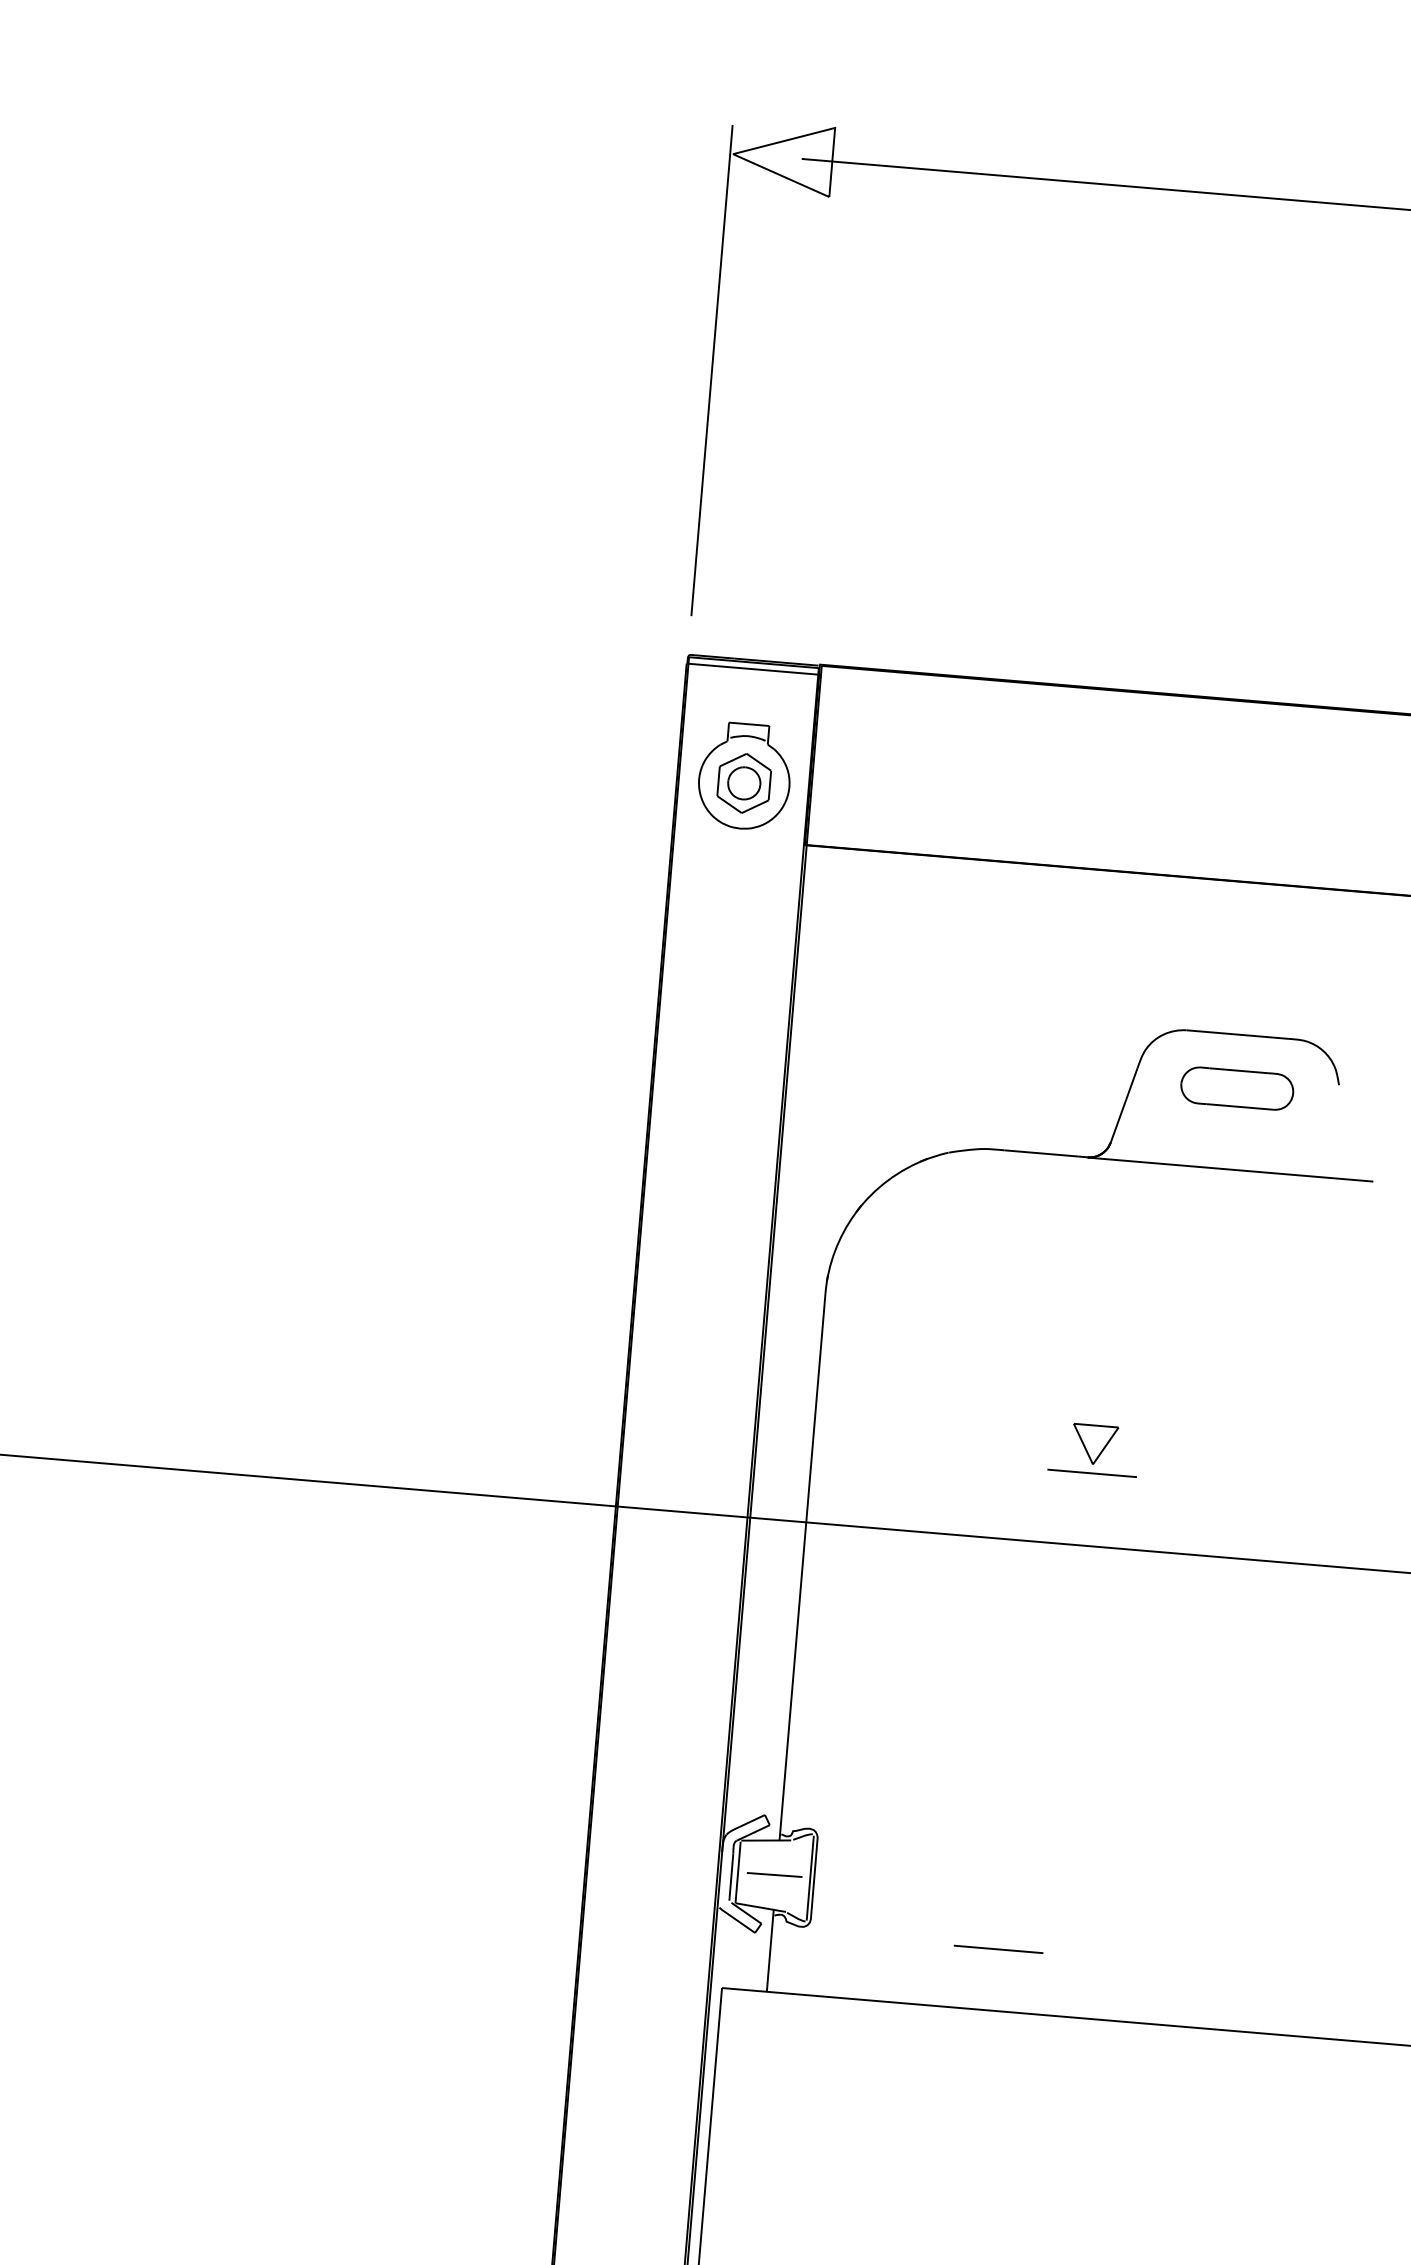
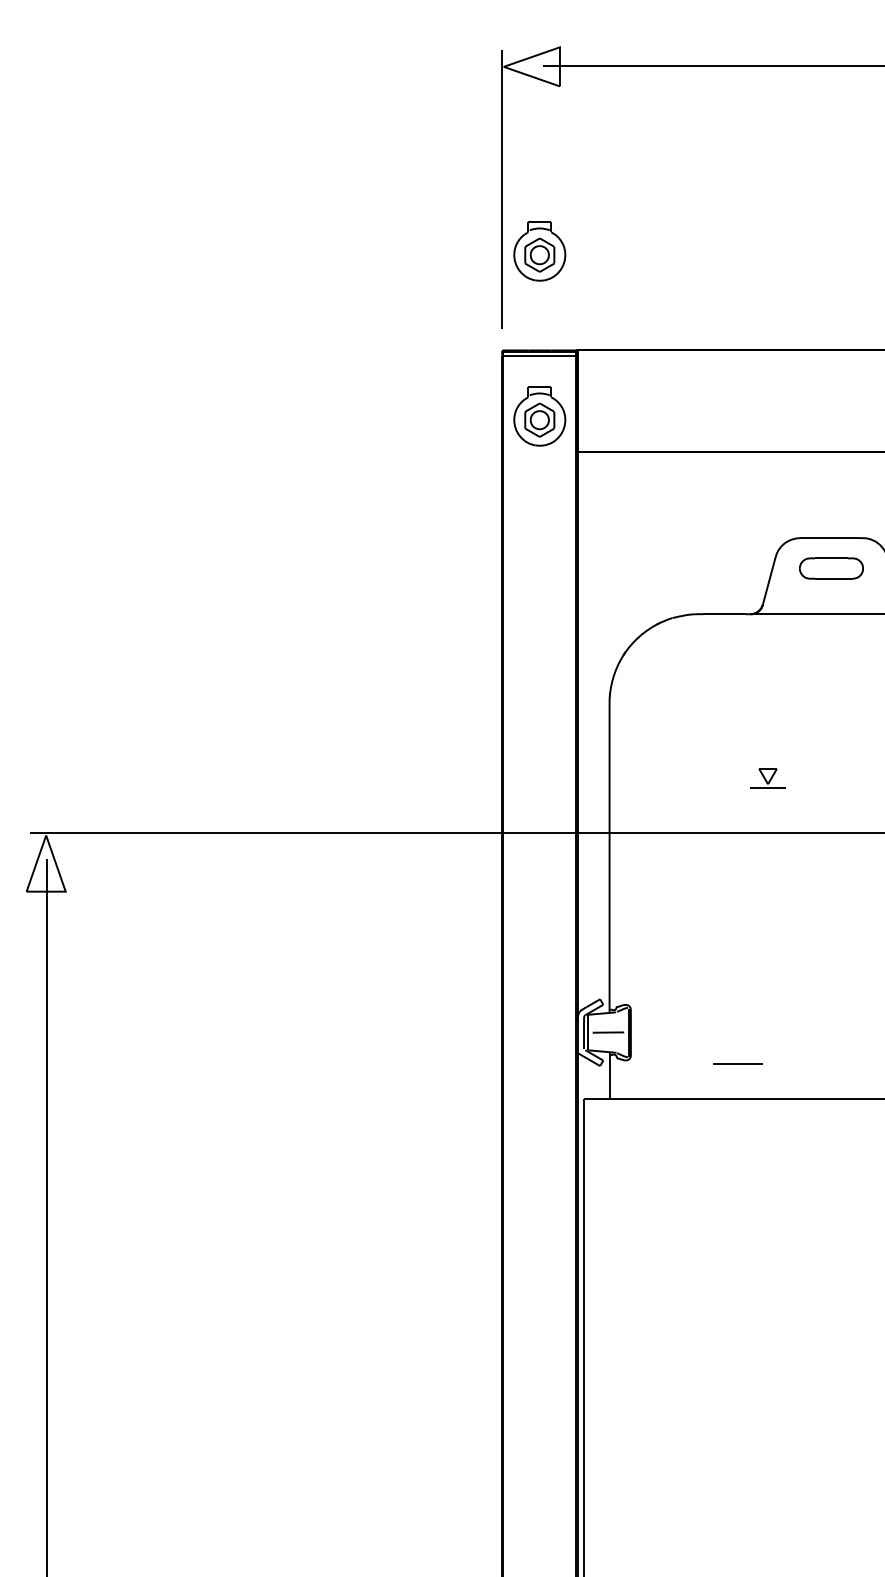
part: (768, 485) -> (539, 251), added
part: (1093, 1449) -> (767, 778), size x0.7

